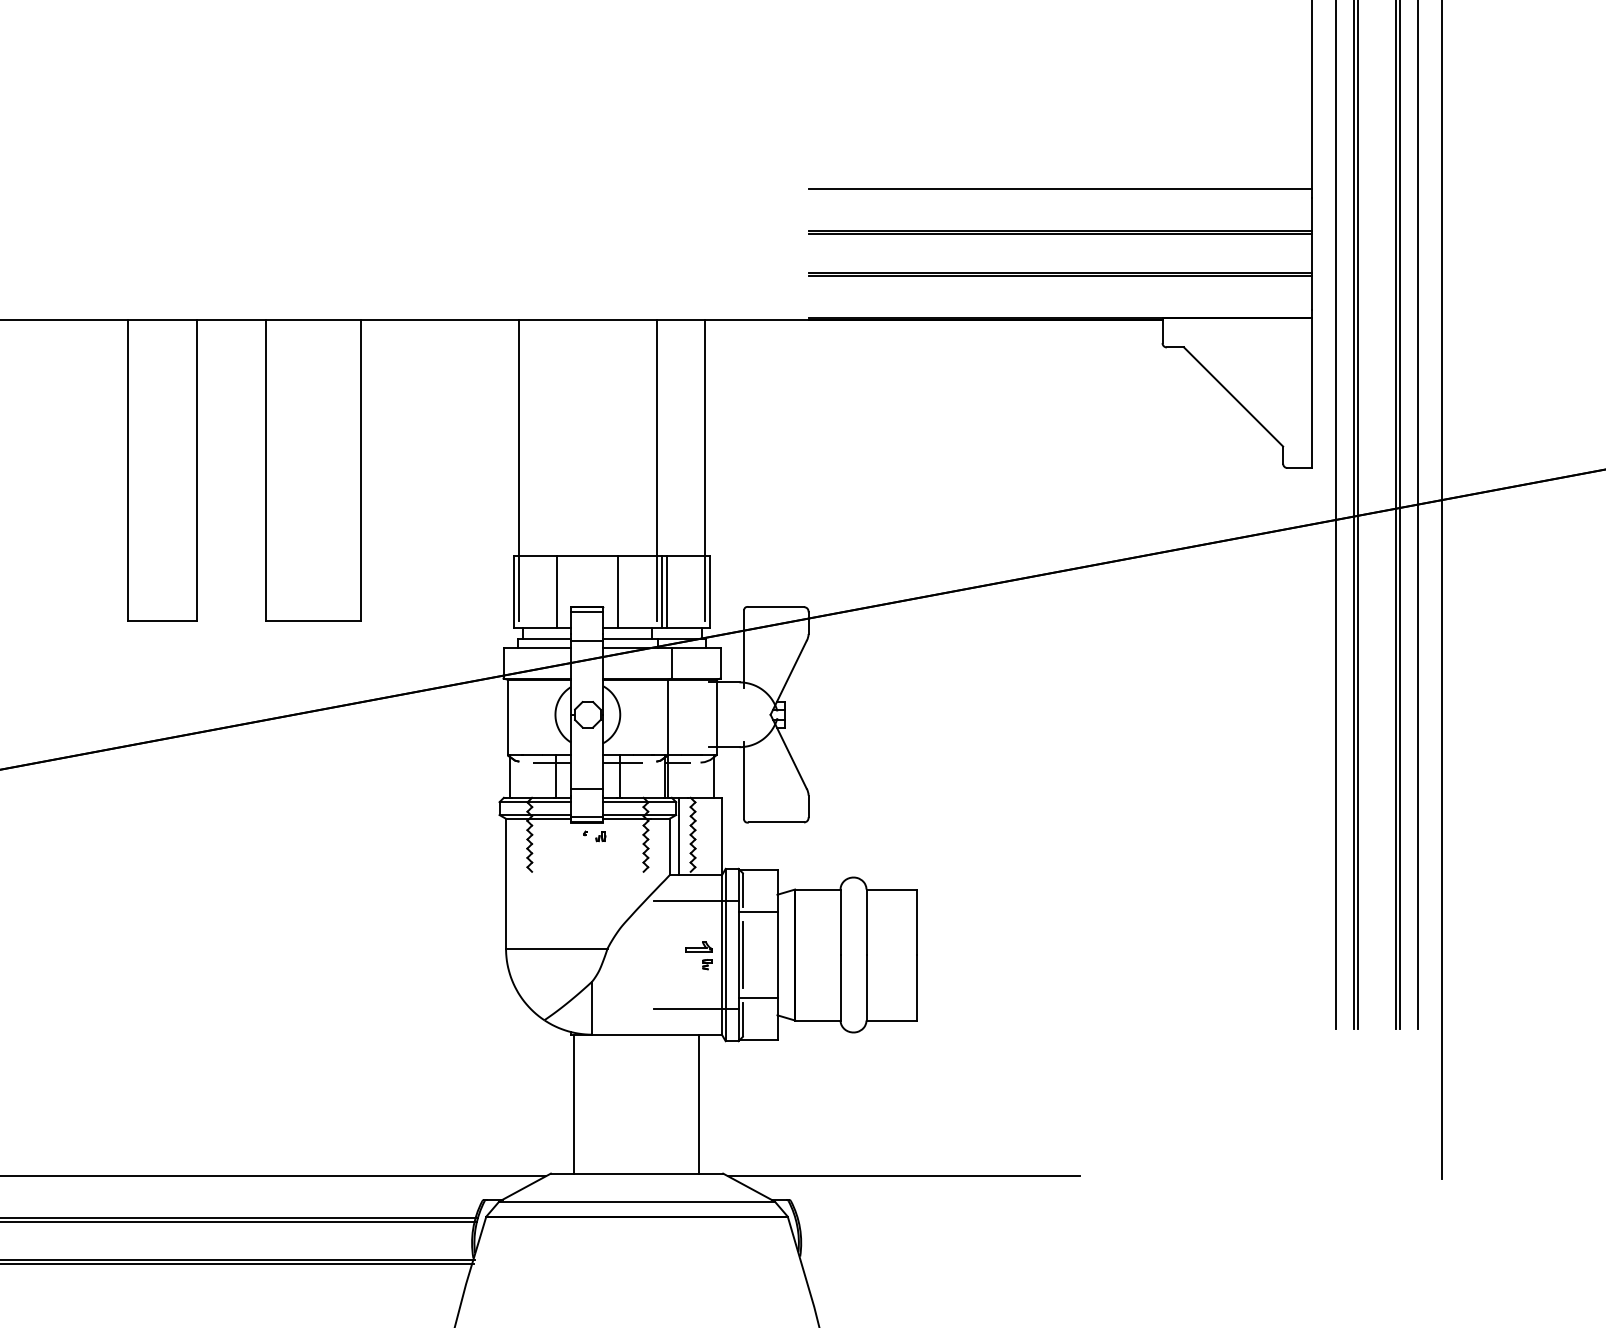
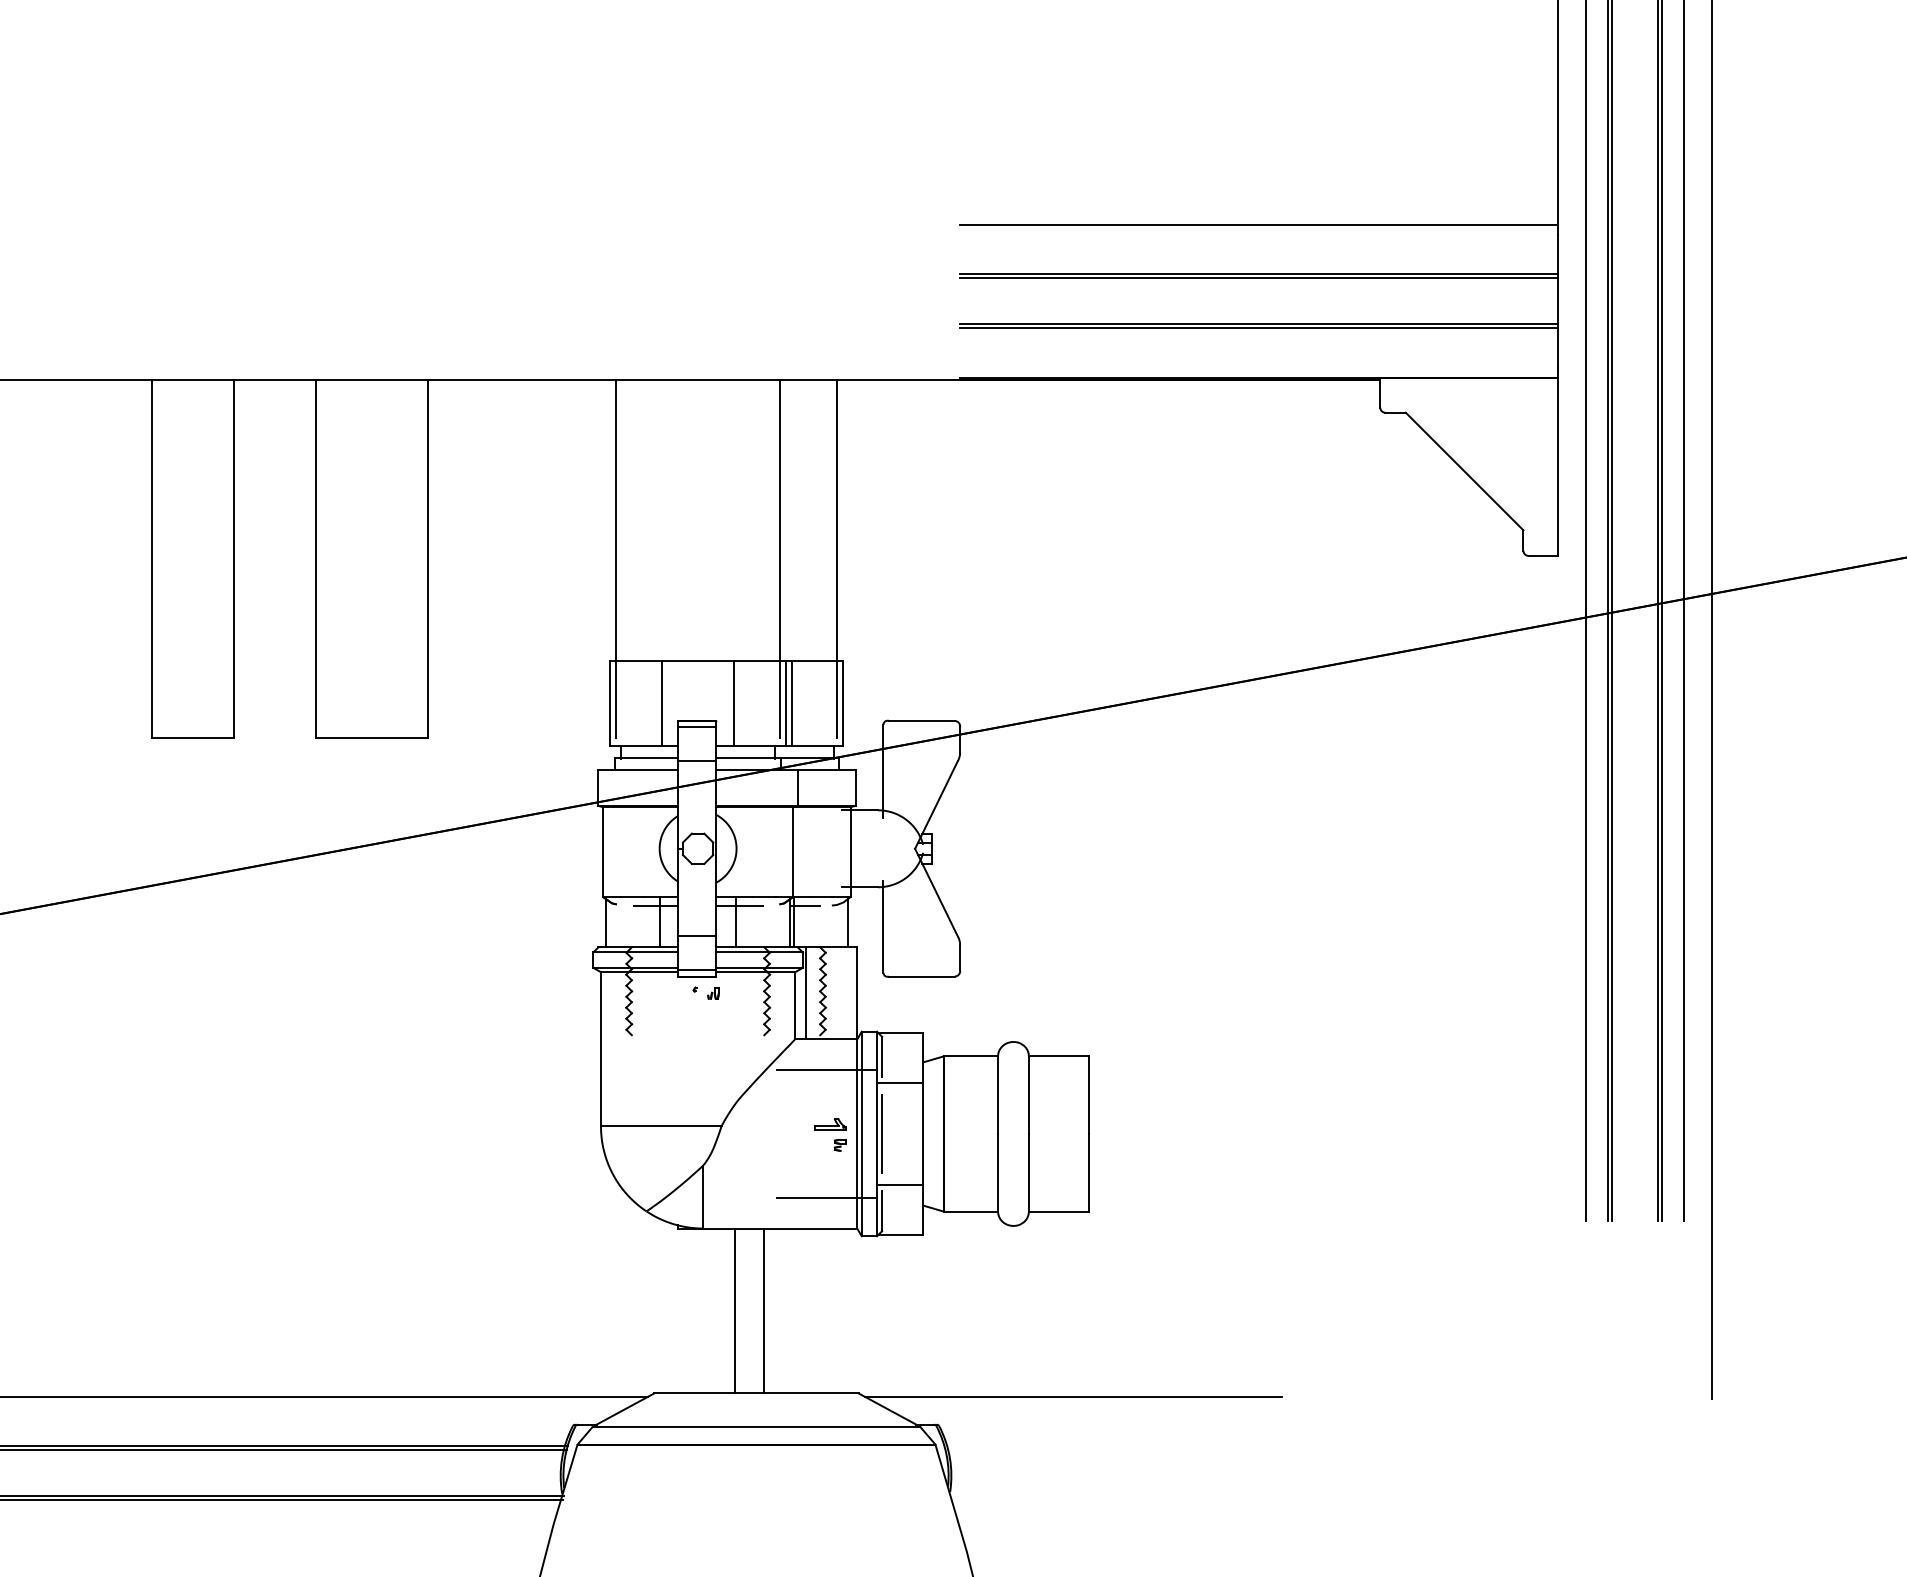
line: (573, 1103) -> (763, 1310), moved
line: (698, 1103) -> (734, 1310), moved

